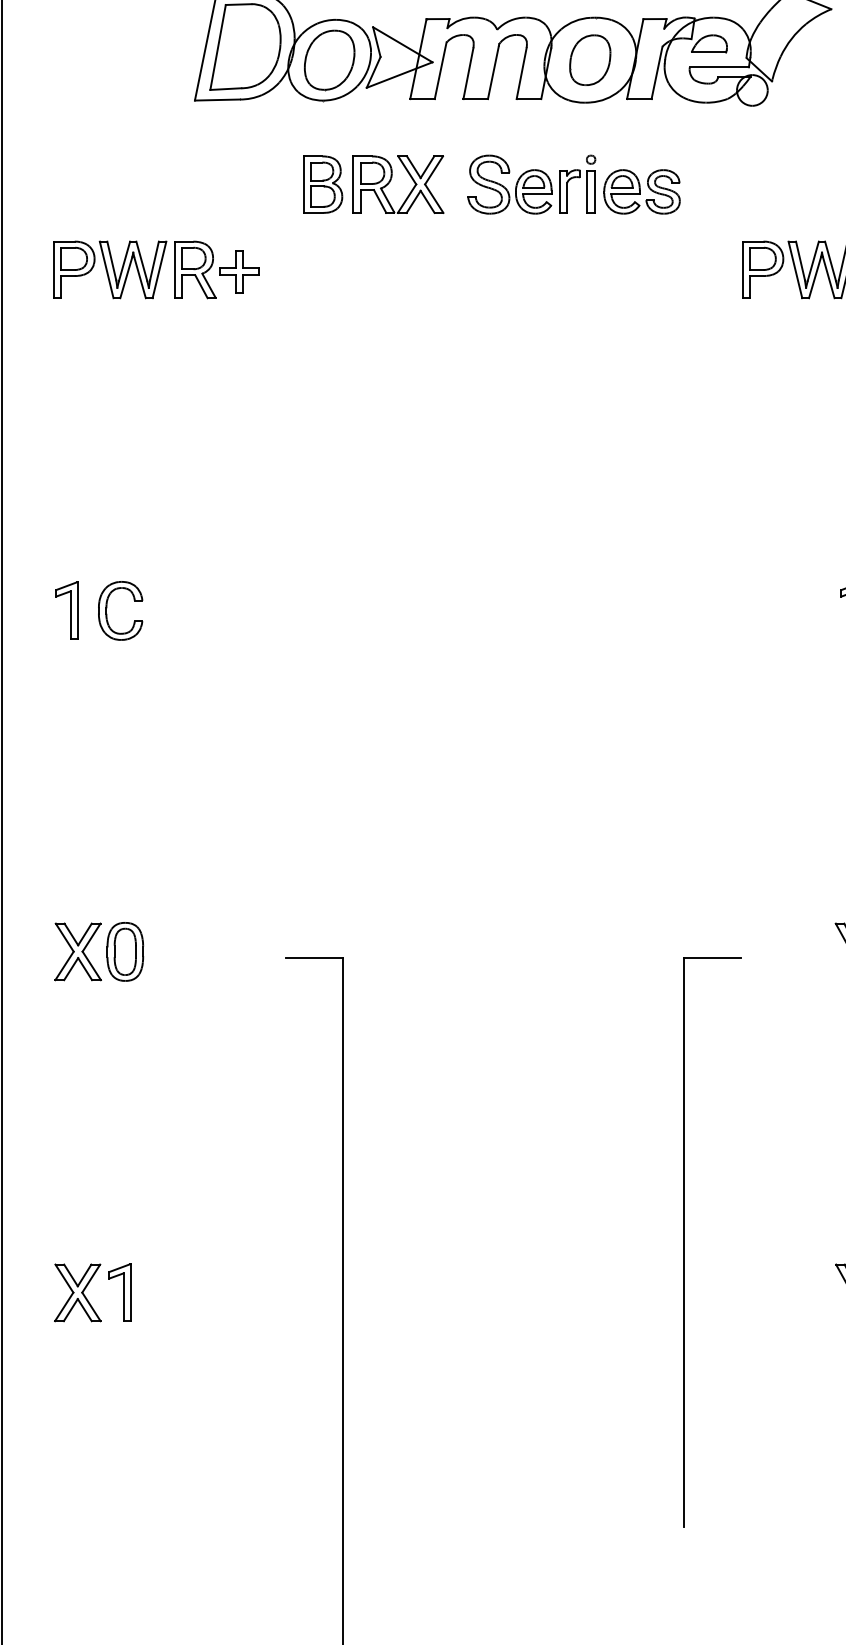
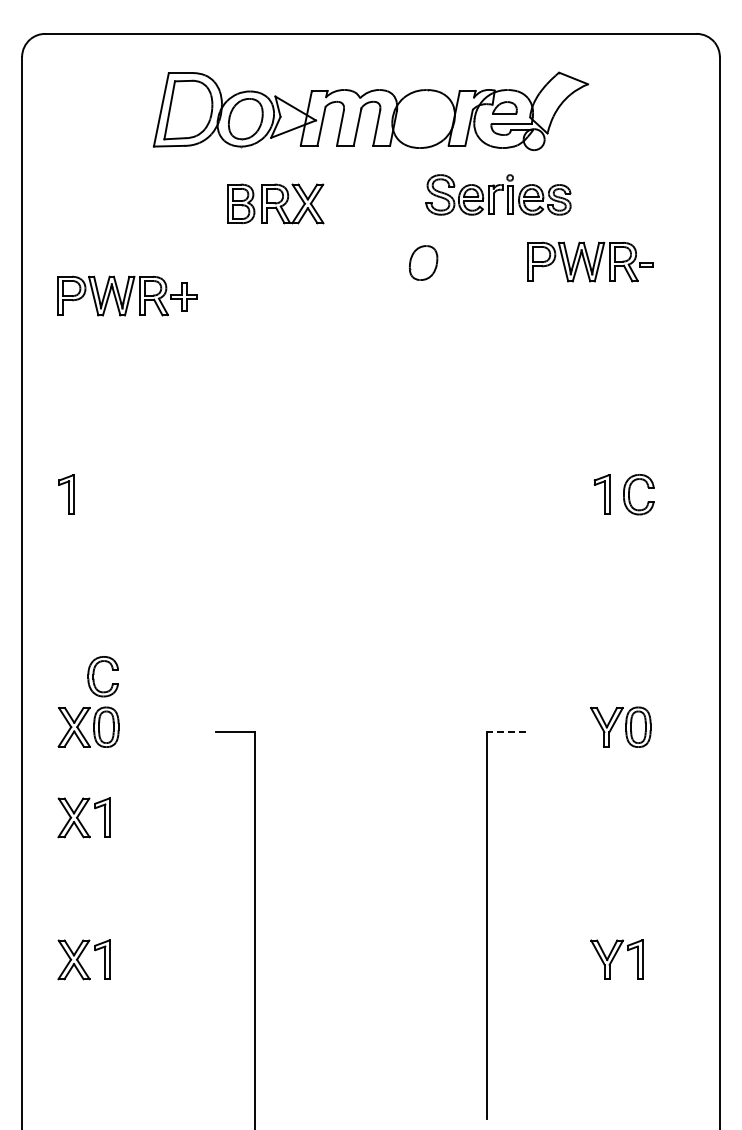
part: (590, 59) -> (423, 262), moved
part: (574, 184) -> (498, 194), moved
part: (156, 269) -> (127, 295), moved
part: (107, 607) -> (94, 674), moved
line: (711, 958) -> (506, 731), solid -> dashed
part: (91, 1084) -> (83, 817), added

